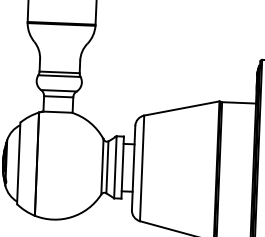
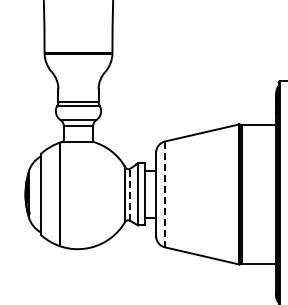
line: (107, 167) -> (130, 194), solid -> dashed
line: (141, 168) -> (164, 194), solid -> dashed

